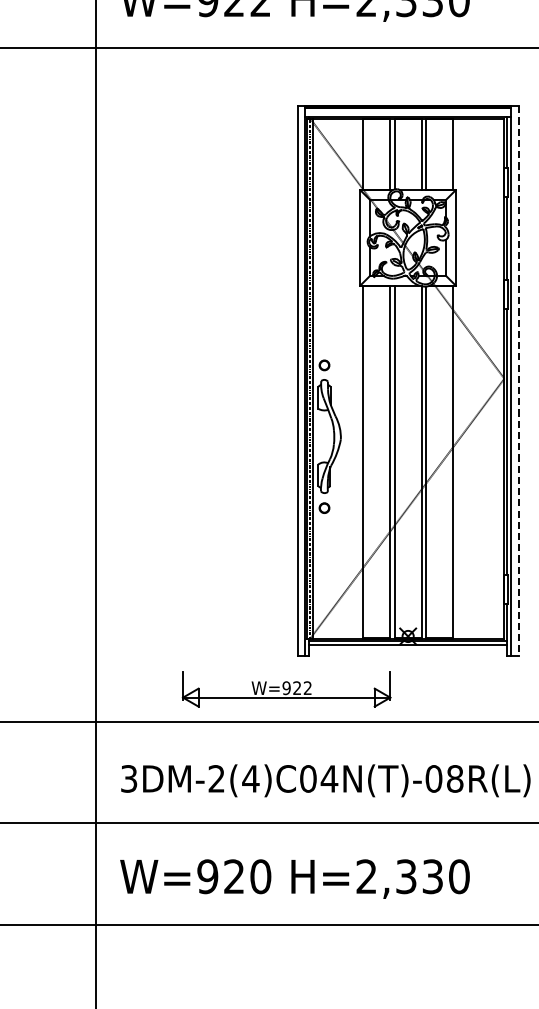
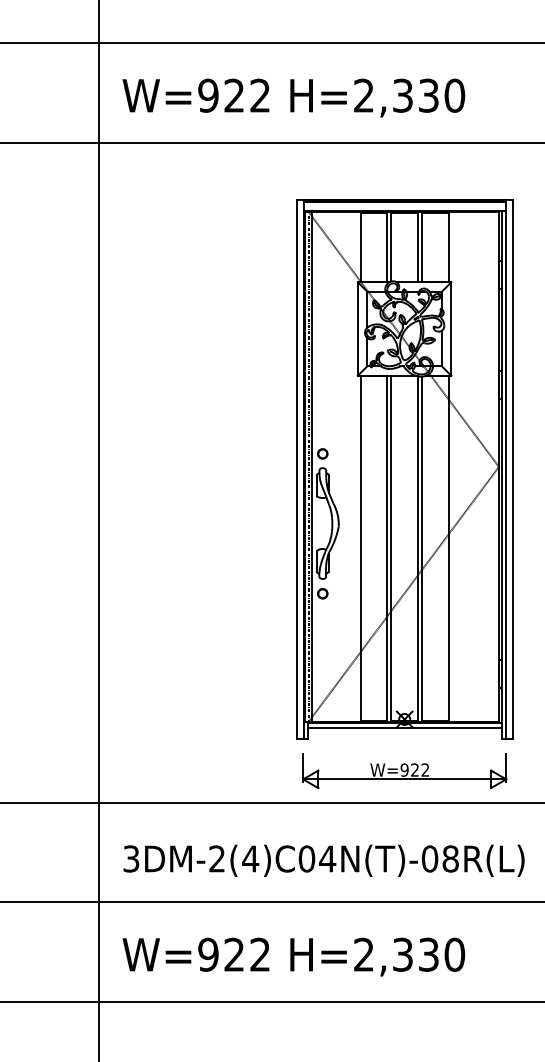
line: (518, 381) -> (512, 469), dashed -> solid
part: (286, 689) -> (404, 771), moved
text: (260, 876) -> (260, 954), W=920 -> W=922

